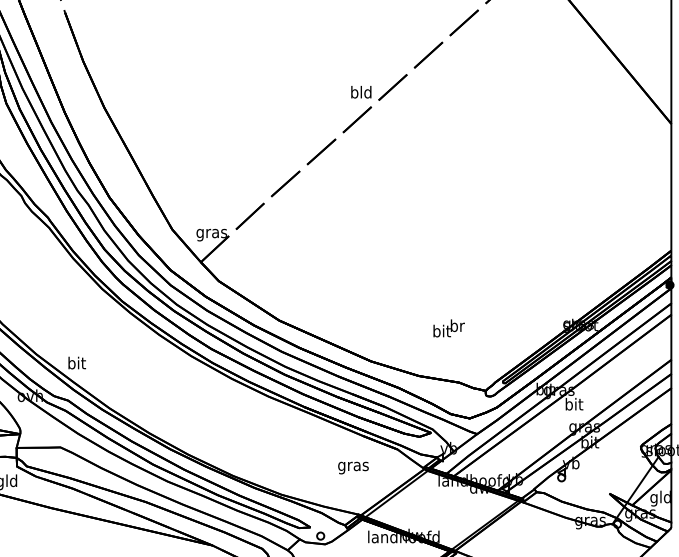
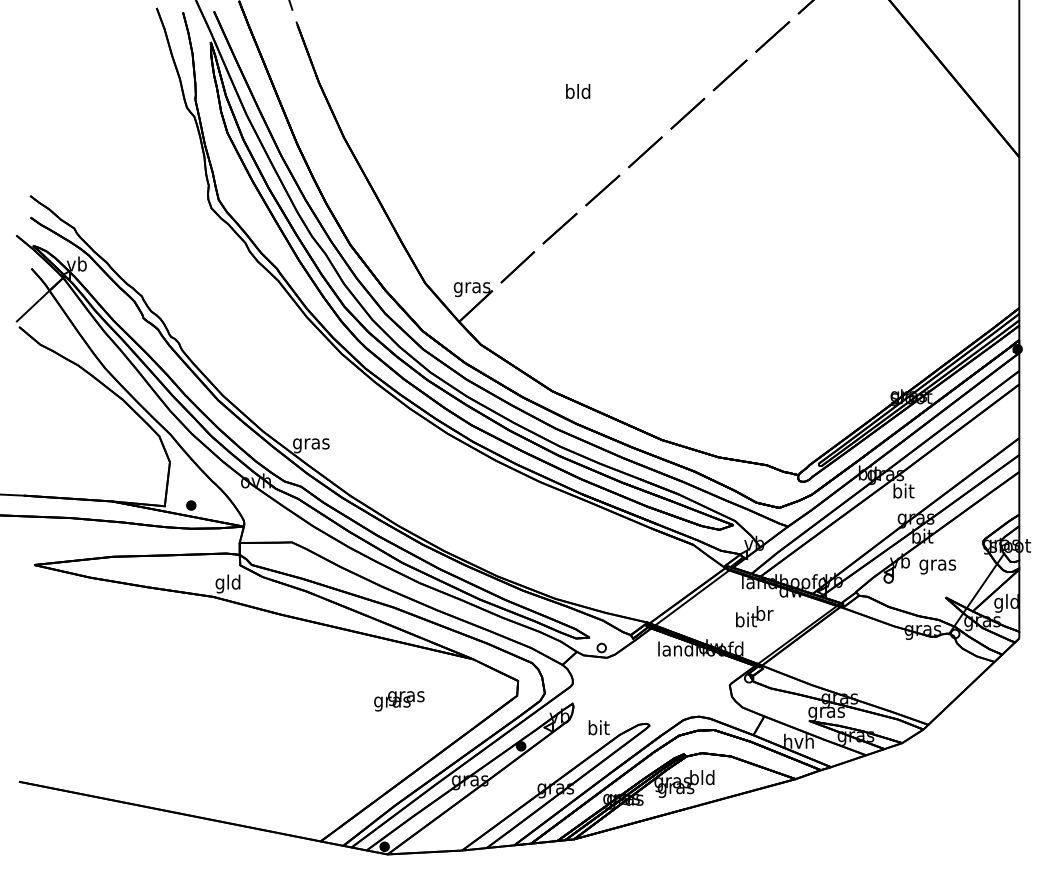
text: (361, 92) -> (578, 91), moved
text: (448, 328) -> (754, 616), moved
text: (76, 364) -> (311, 443), bit -> gras
text: (353, 467) -> (937, 566), moved

